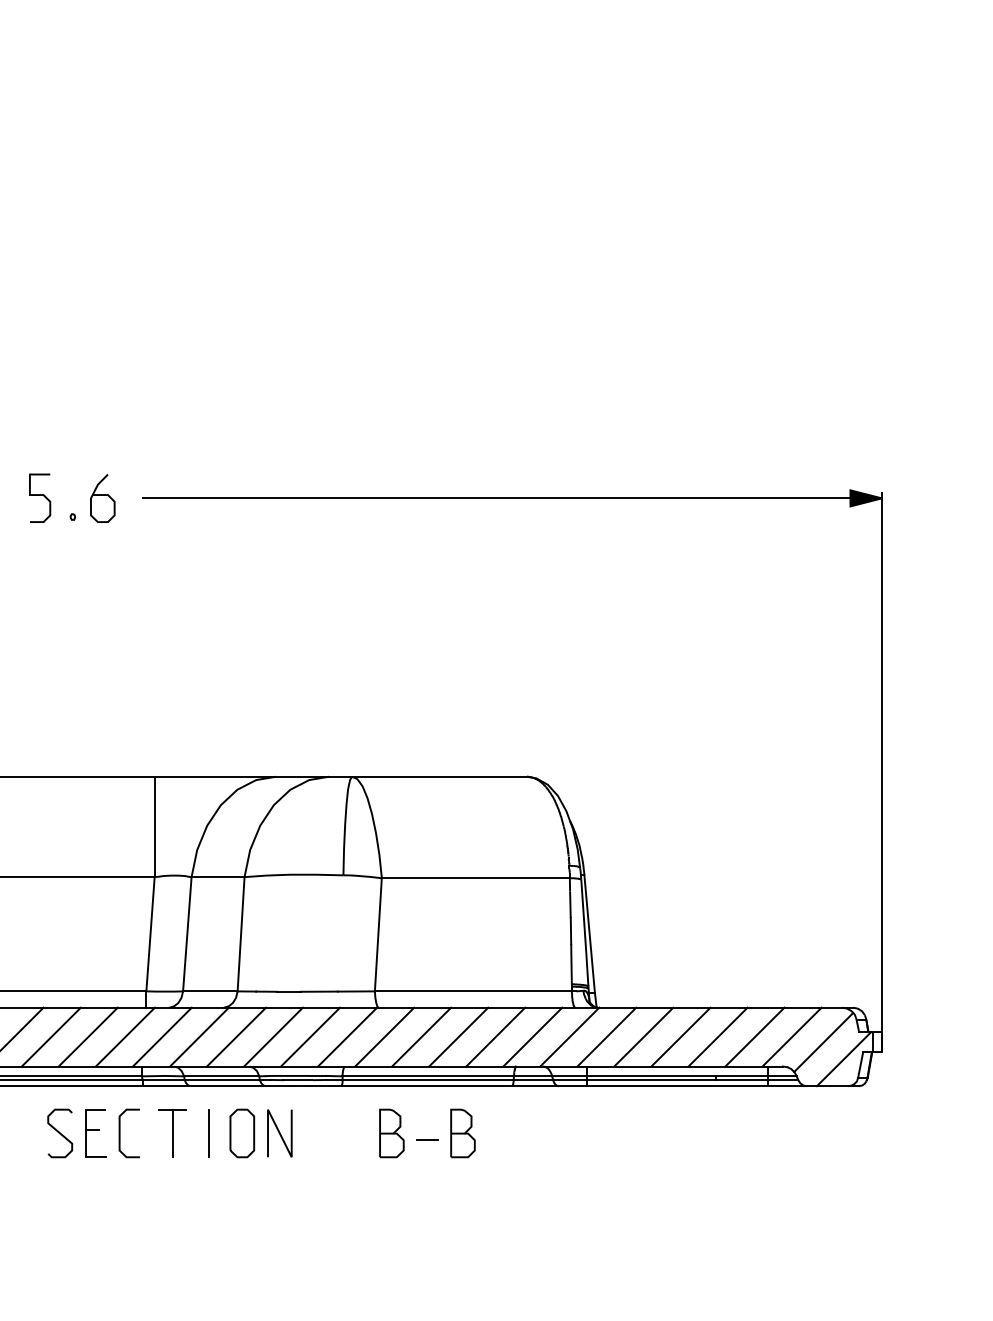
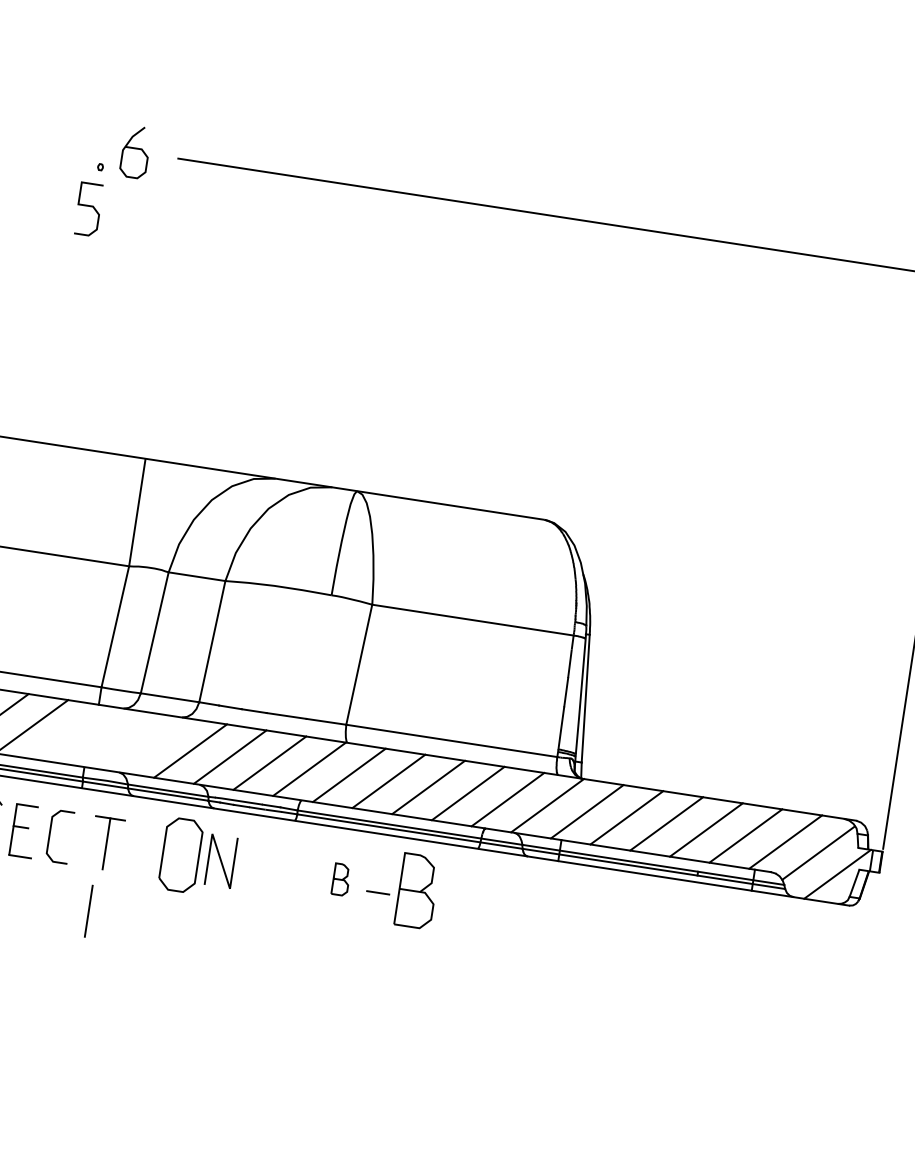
curve: (40, 495) -> (89, 206), moved
line: (124, 1036) -> (70, 732), removed
line: (162, 1036) -> (111, 738), removed
line: (199, 1036) -> (151, 744), removed
line: (208, 1133) -> (88, 911), moved
part: (242, 1133) -> (181, 855), size x1.4
part: (391, 1133) -> (340, 879), size x0.6
part: (462, 1133) -> (416, 891), size x1.4

